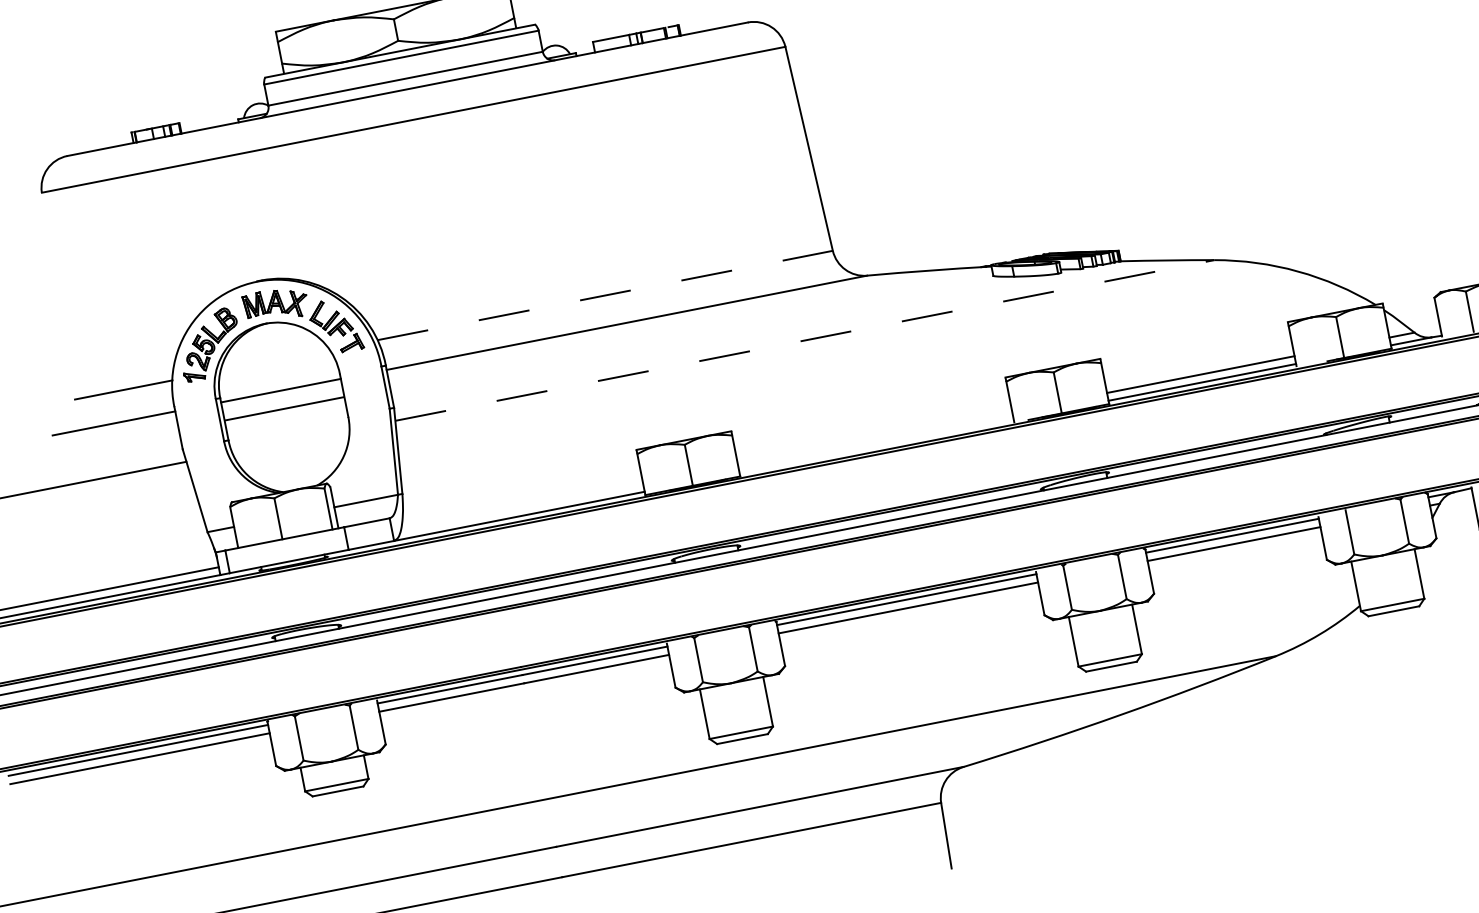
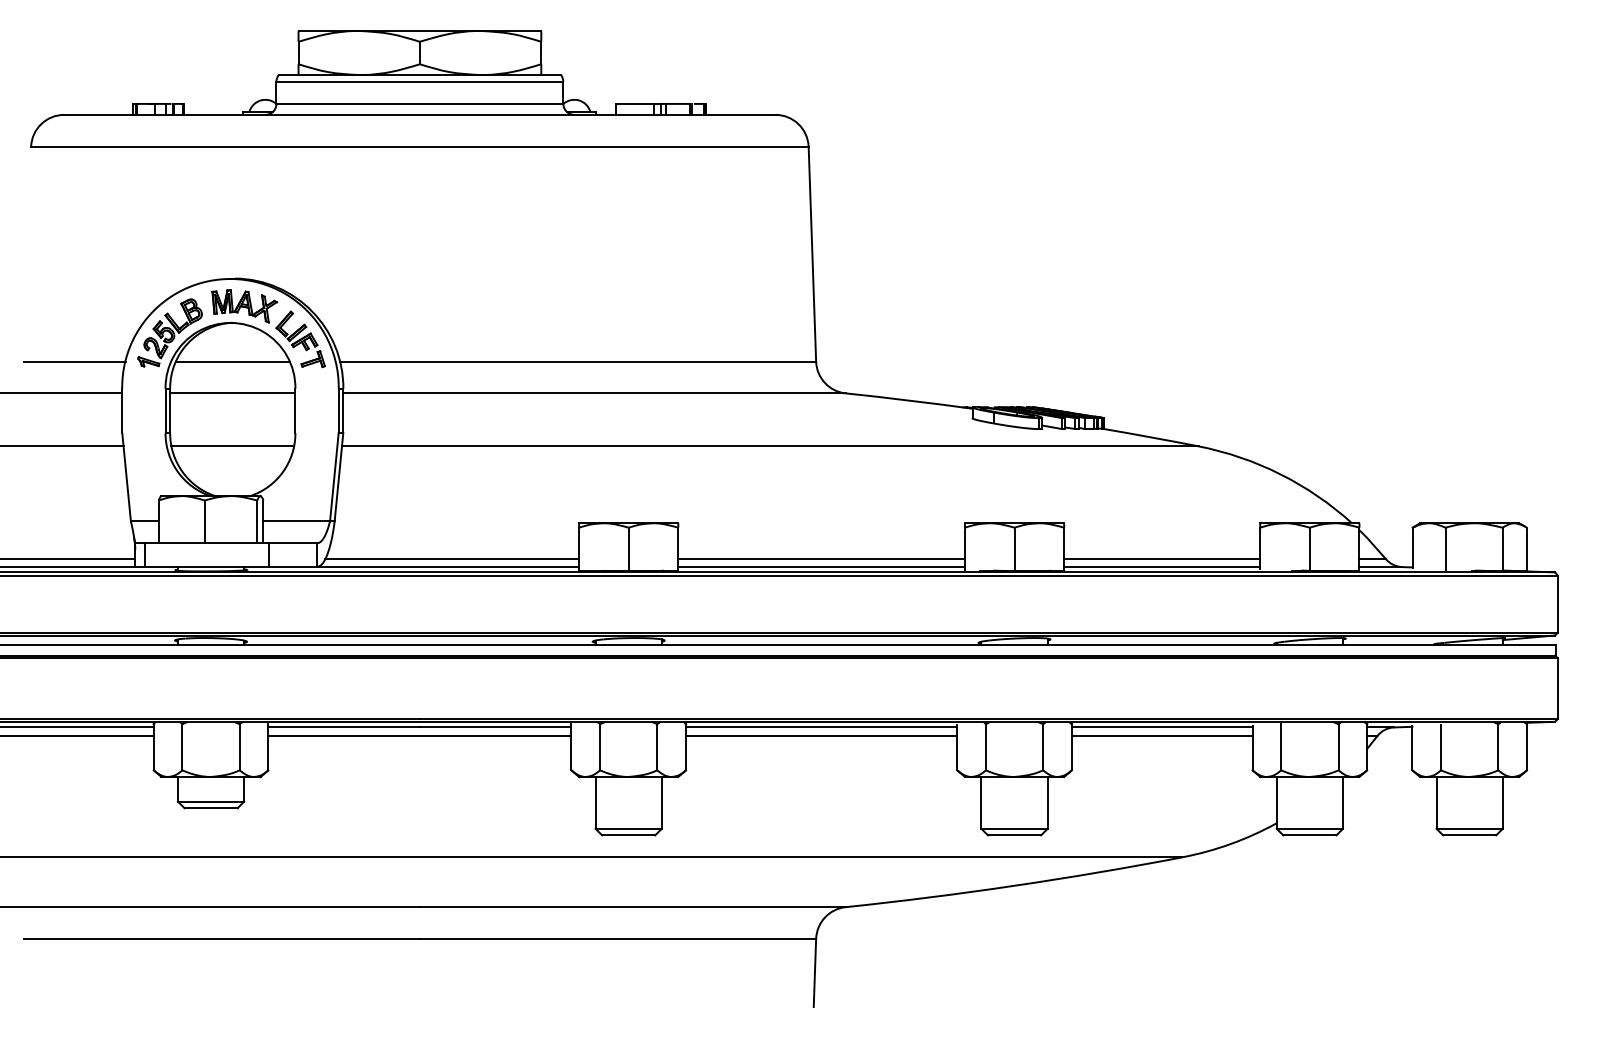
line: (605, 295) -> (578, 361), dashed -> solid
line: (805, 340) -> (770, 446), dashed -> solid
line: (274, 360) -> (232, 361), added
line: (284, 409) -> (232, 446), moved
line: (874, 438) -> (821, 558), added
line: (876, 446) -> (821, 567), added
line: (522, 507) -> (452, 558), added

